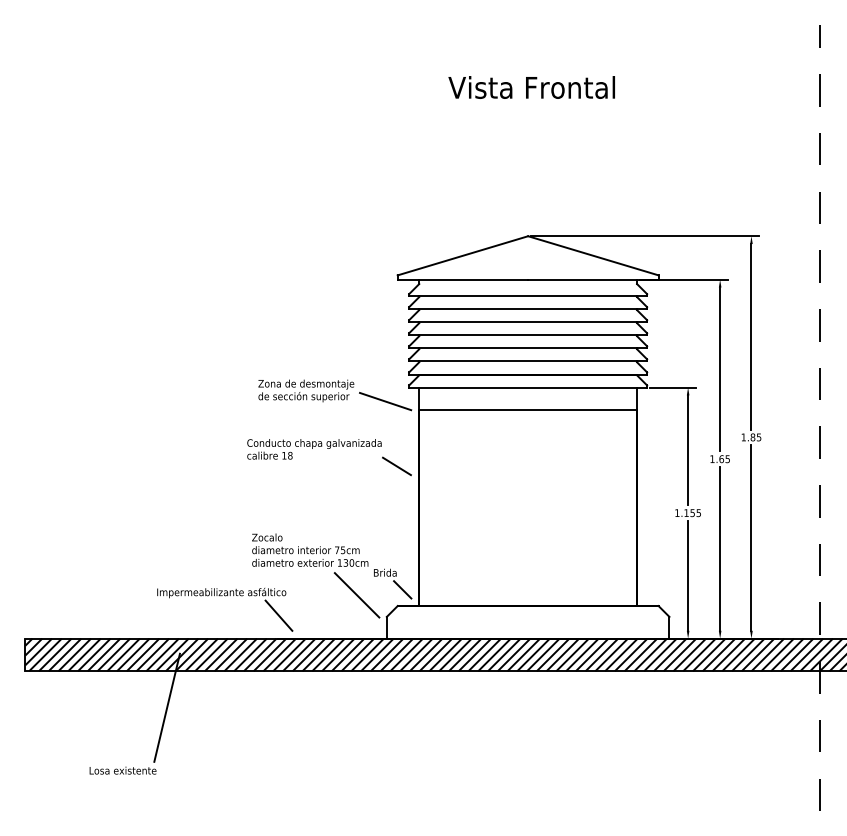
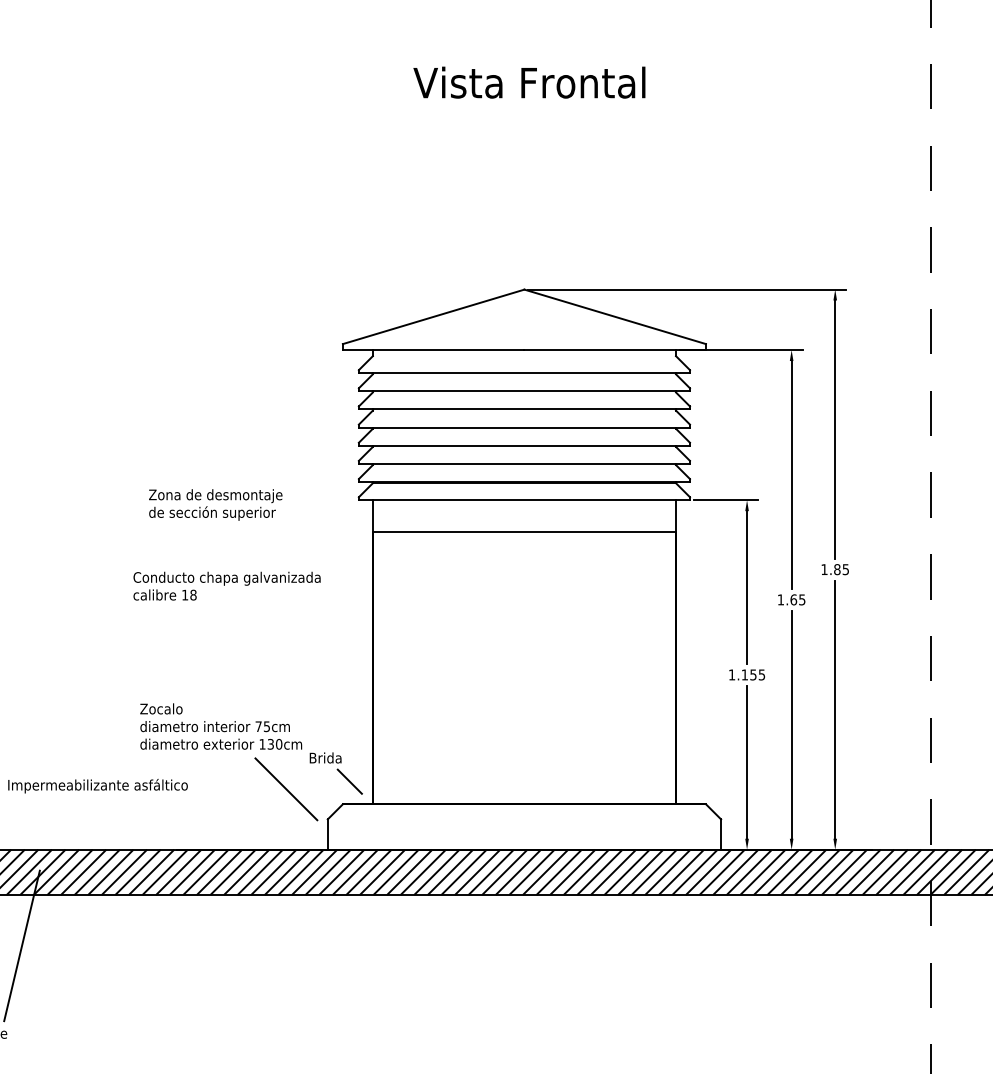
line: (385, 401) -> (325, 519), removed
line: (396, 466) -> (341, 610), removed
line: (278, 615) -> (177, 817), removed

